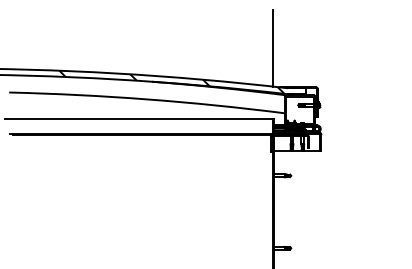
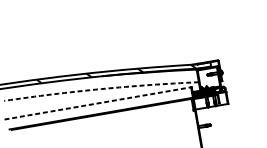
line: (272, 48) -> (182, 38), removed
arc: (147, 99) -> (101, 89), solid -> dashed
line: (138, 118) -> (97, 103), solid -> dashed

